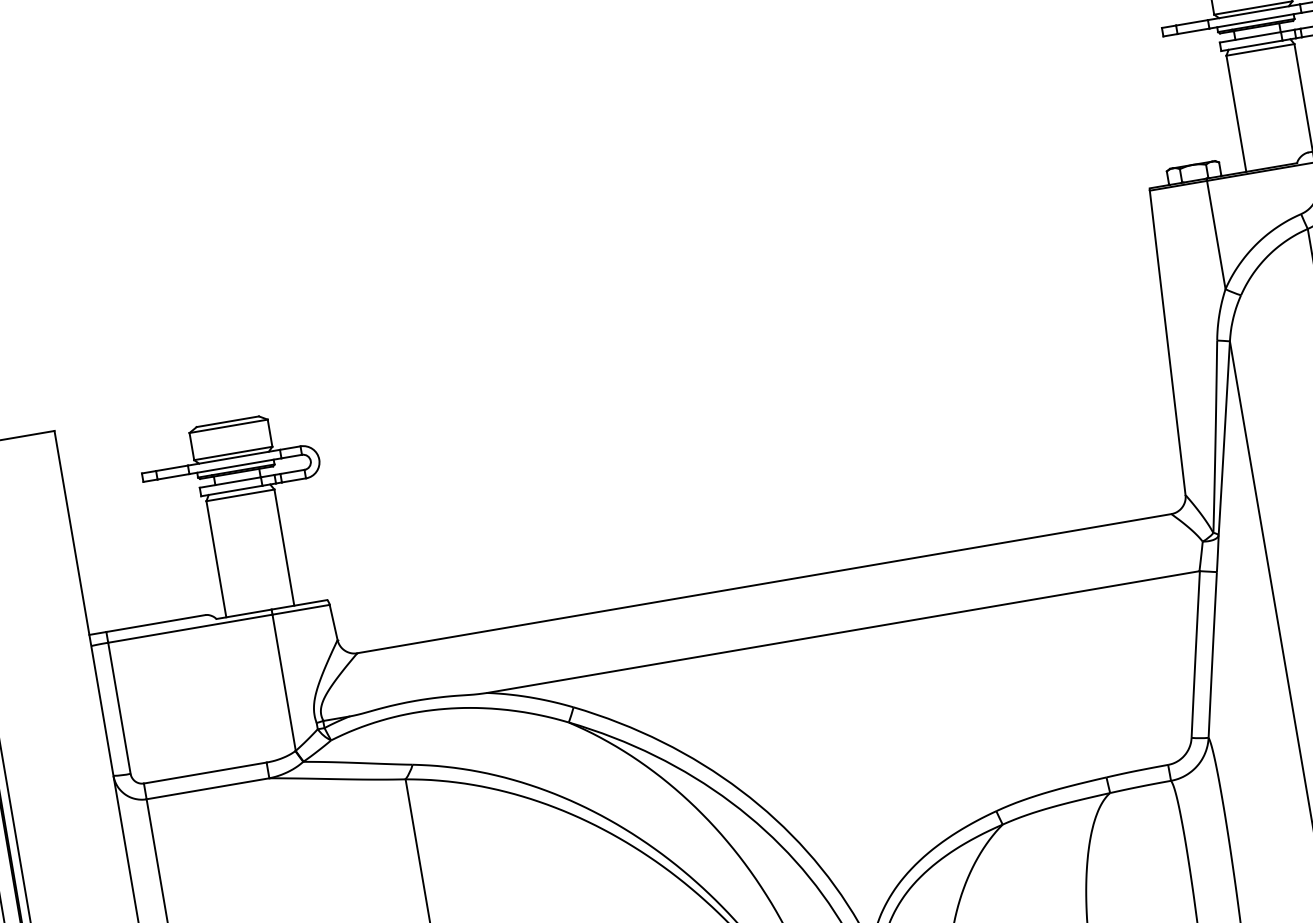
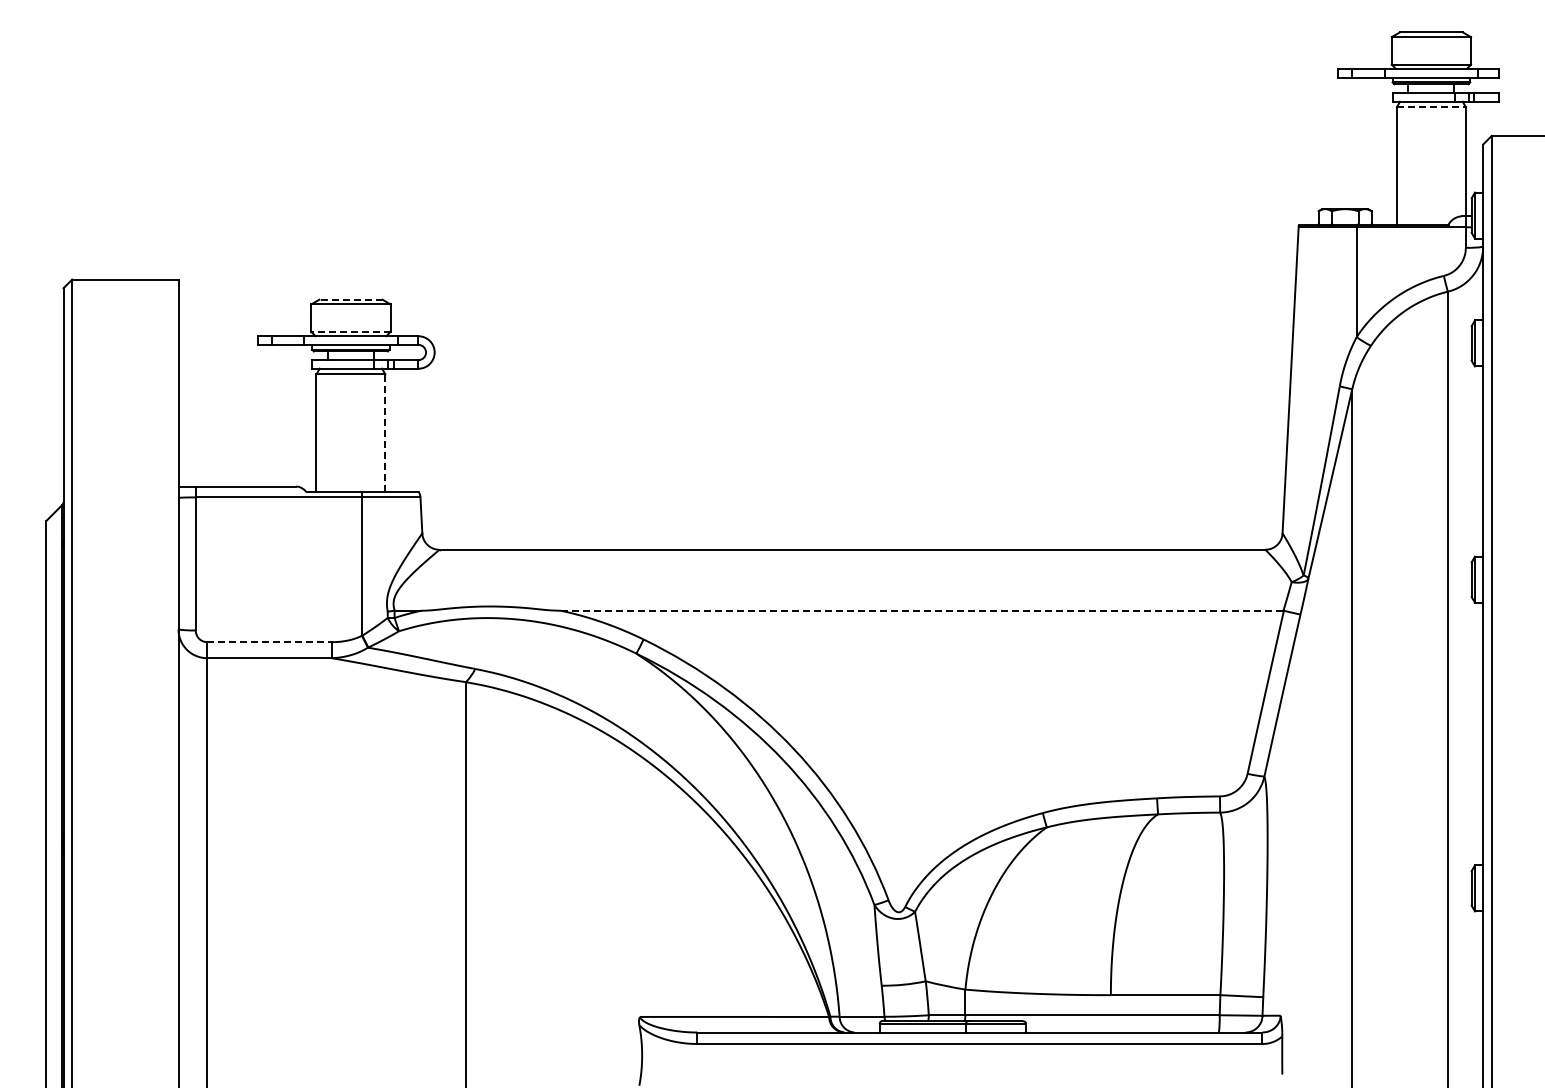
line: (1260, 50) -> (1431, 107), solid -> dashed
line: (227, 421) -> (350, 299), solid -> dashed
line: (232, 453) -> (350, 331), solid -> dashed
line: (284, 547) -> (385, 433), solid -> dashed
line: (842, 631) -> (921, 610), solid -> dashed
line: (206, 773) -> (270, 642), solid -> dashed

